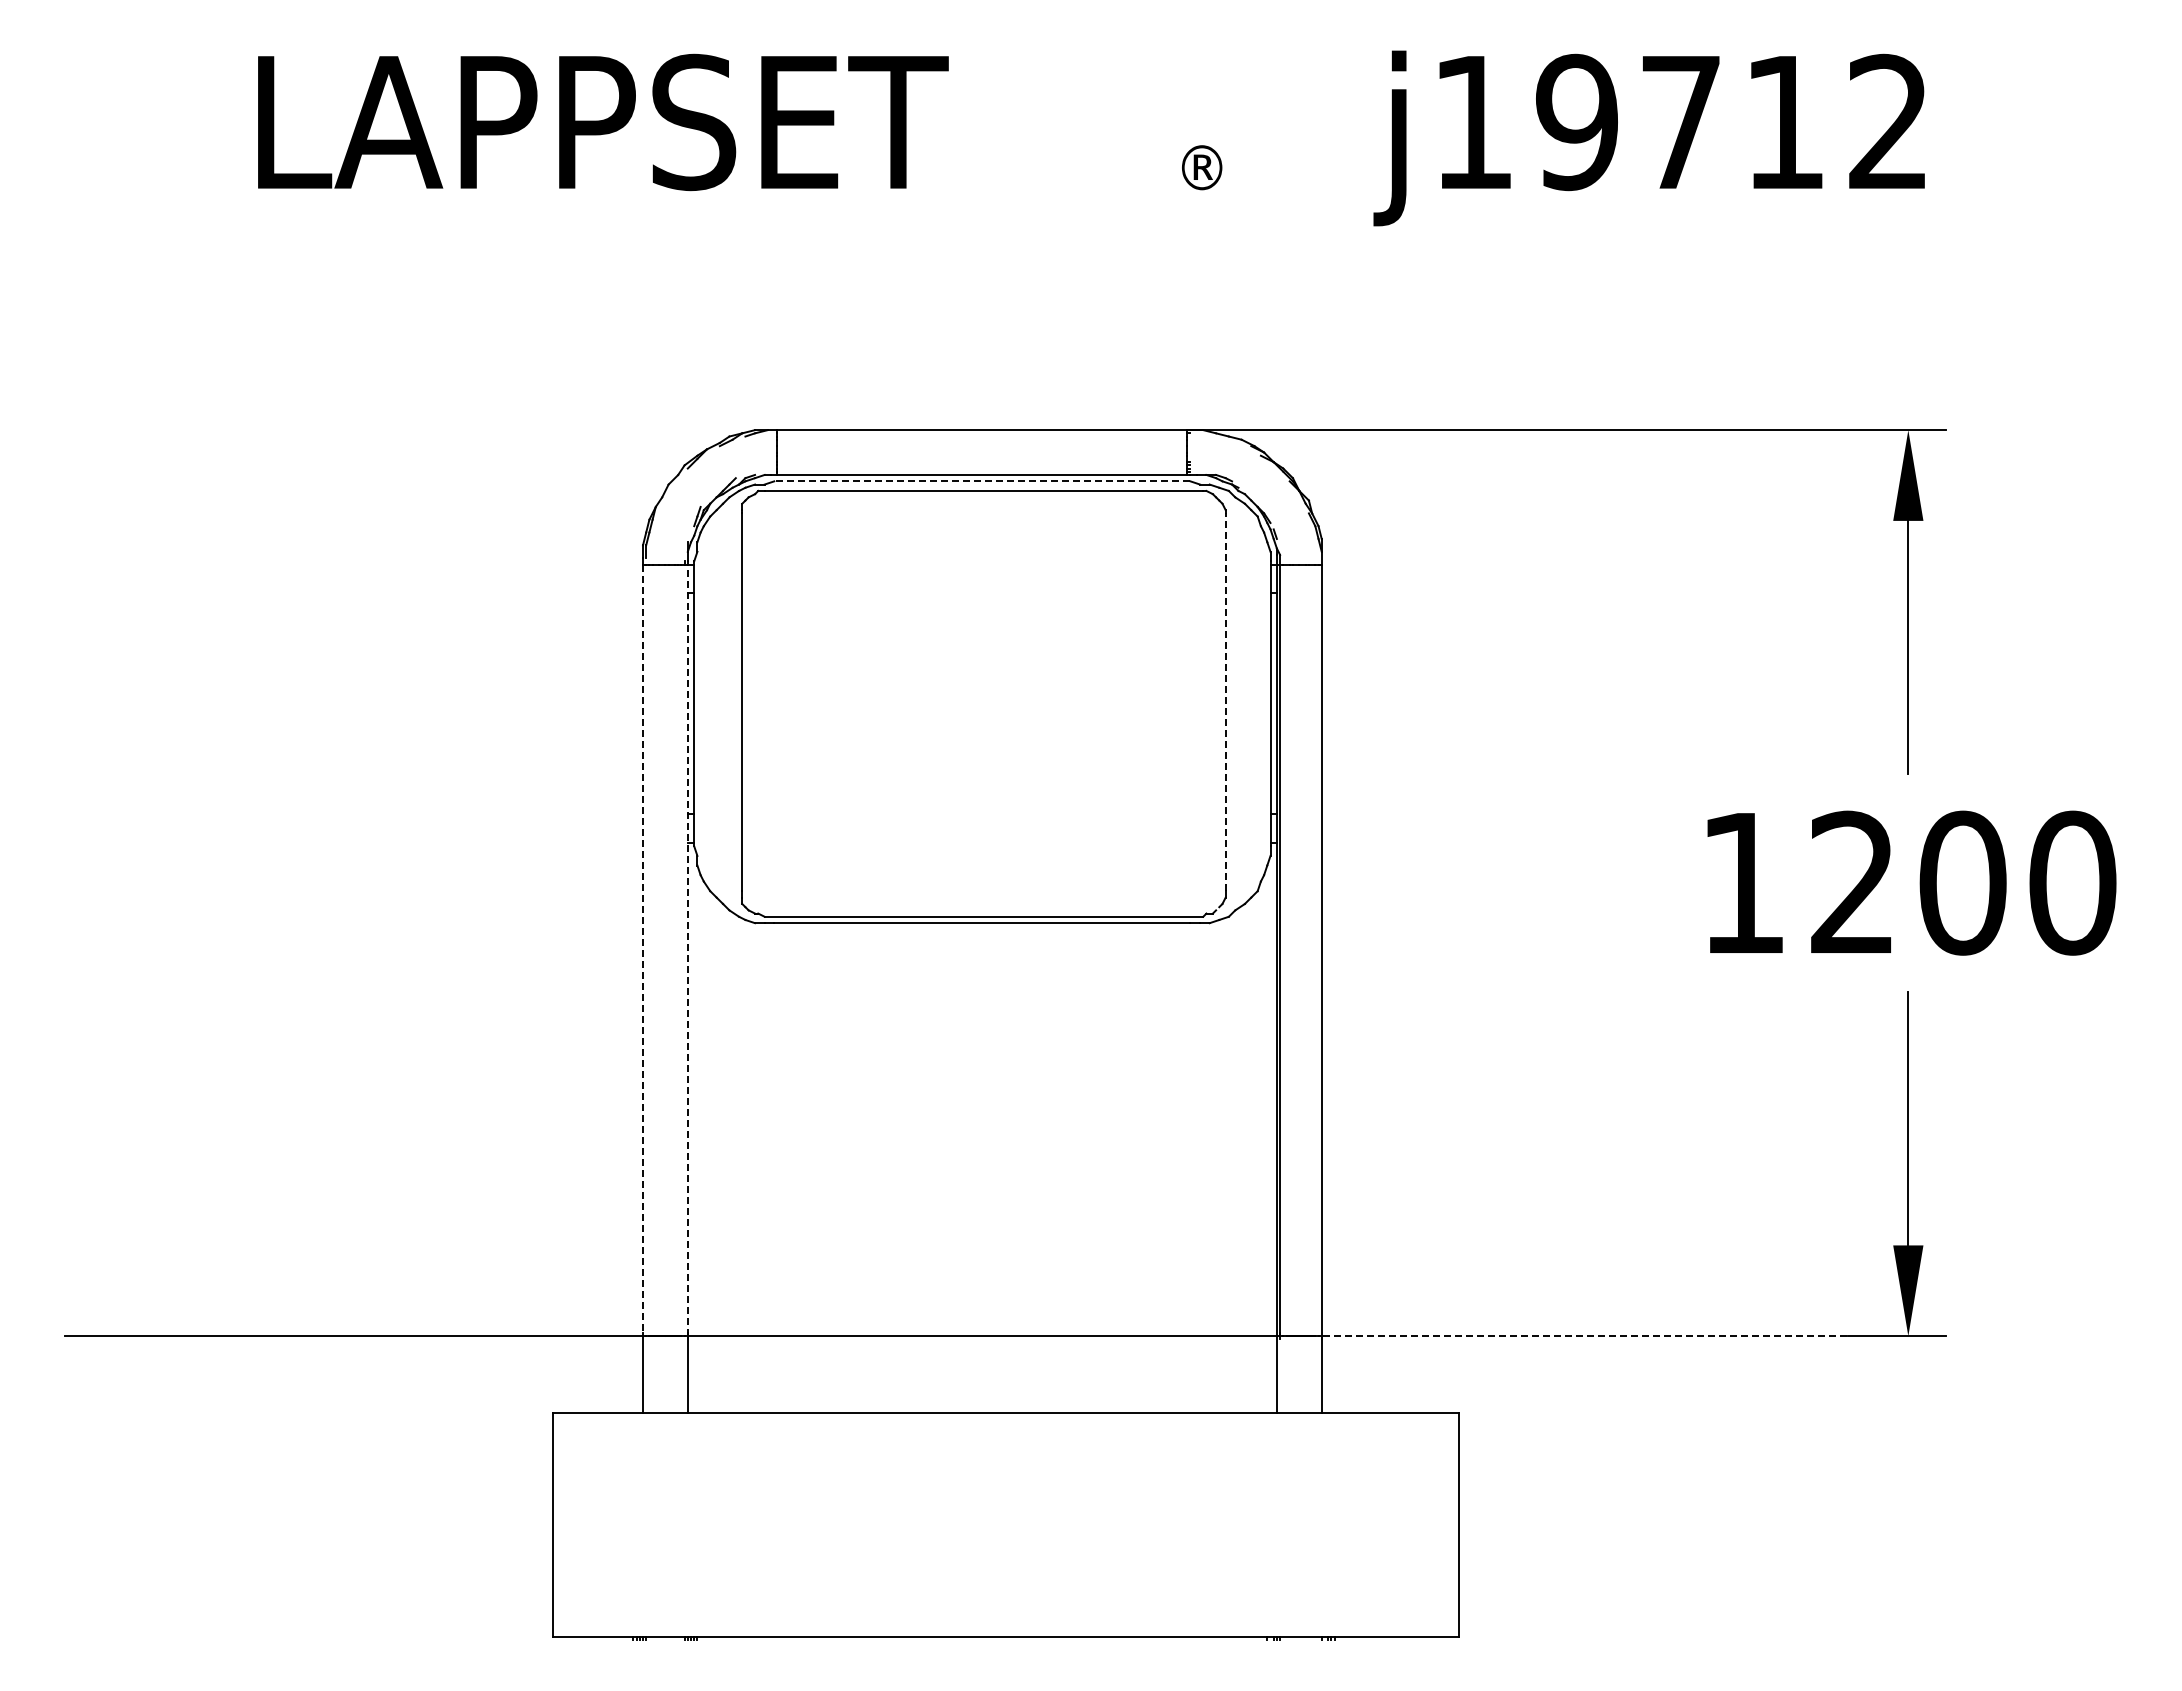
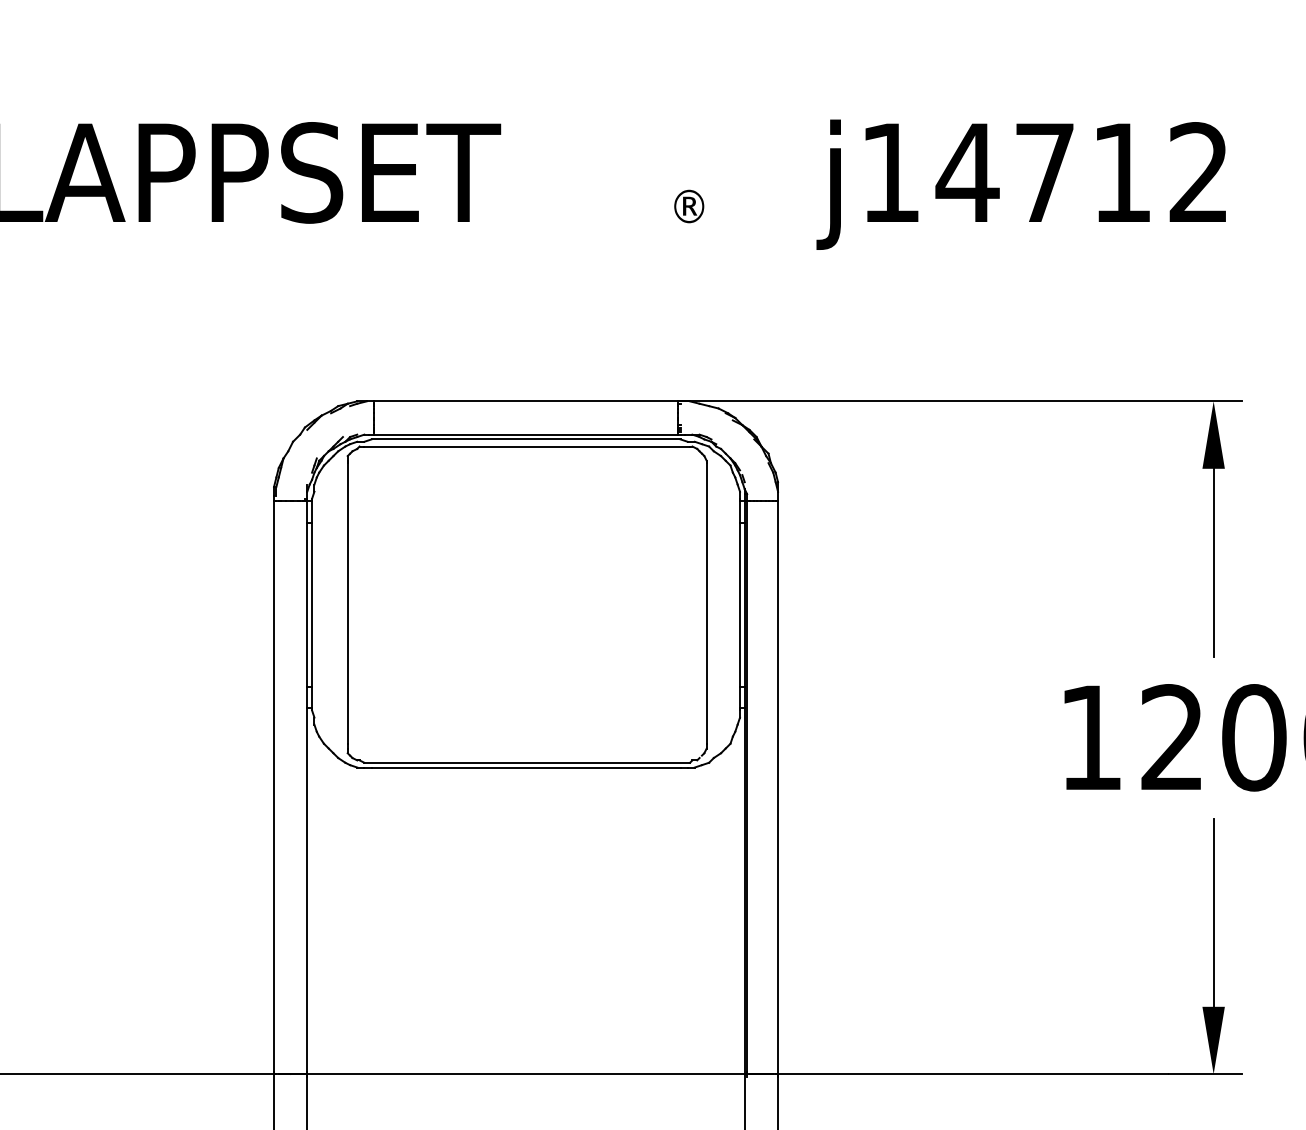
text: (1576, 122) -> (967, 172), j19712 -> j14712
line: (981, 481) -> (525, 439), dashed -> solid
line: (1225, 702) -> (706, 603), dashed -> solid
line: (643, 950) -> (274, 787), dashed -> solid
line: (687, 950) -> (307, 787), dashed -> solid
line: (1584, 1336) -> (973, 1074), dashed -> solid

